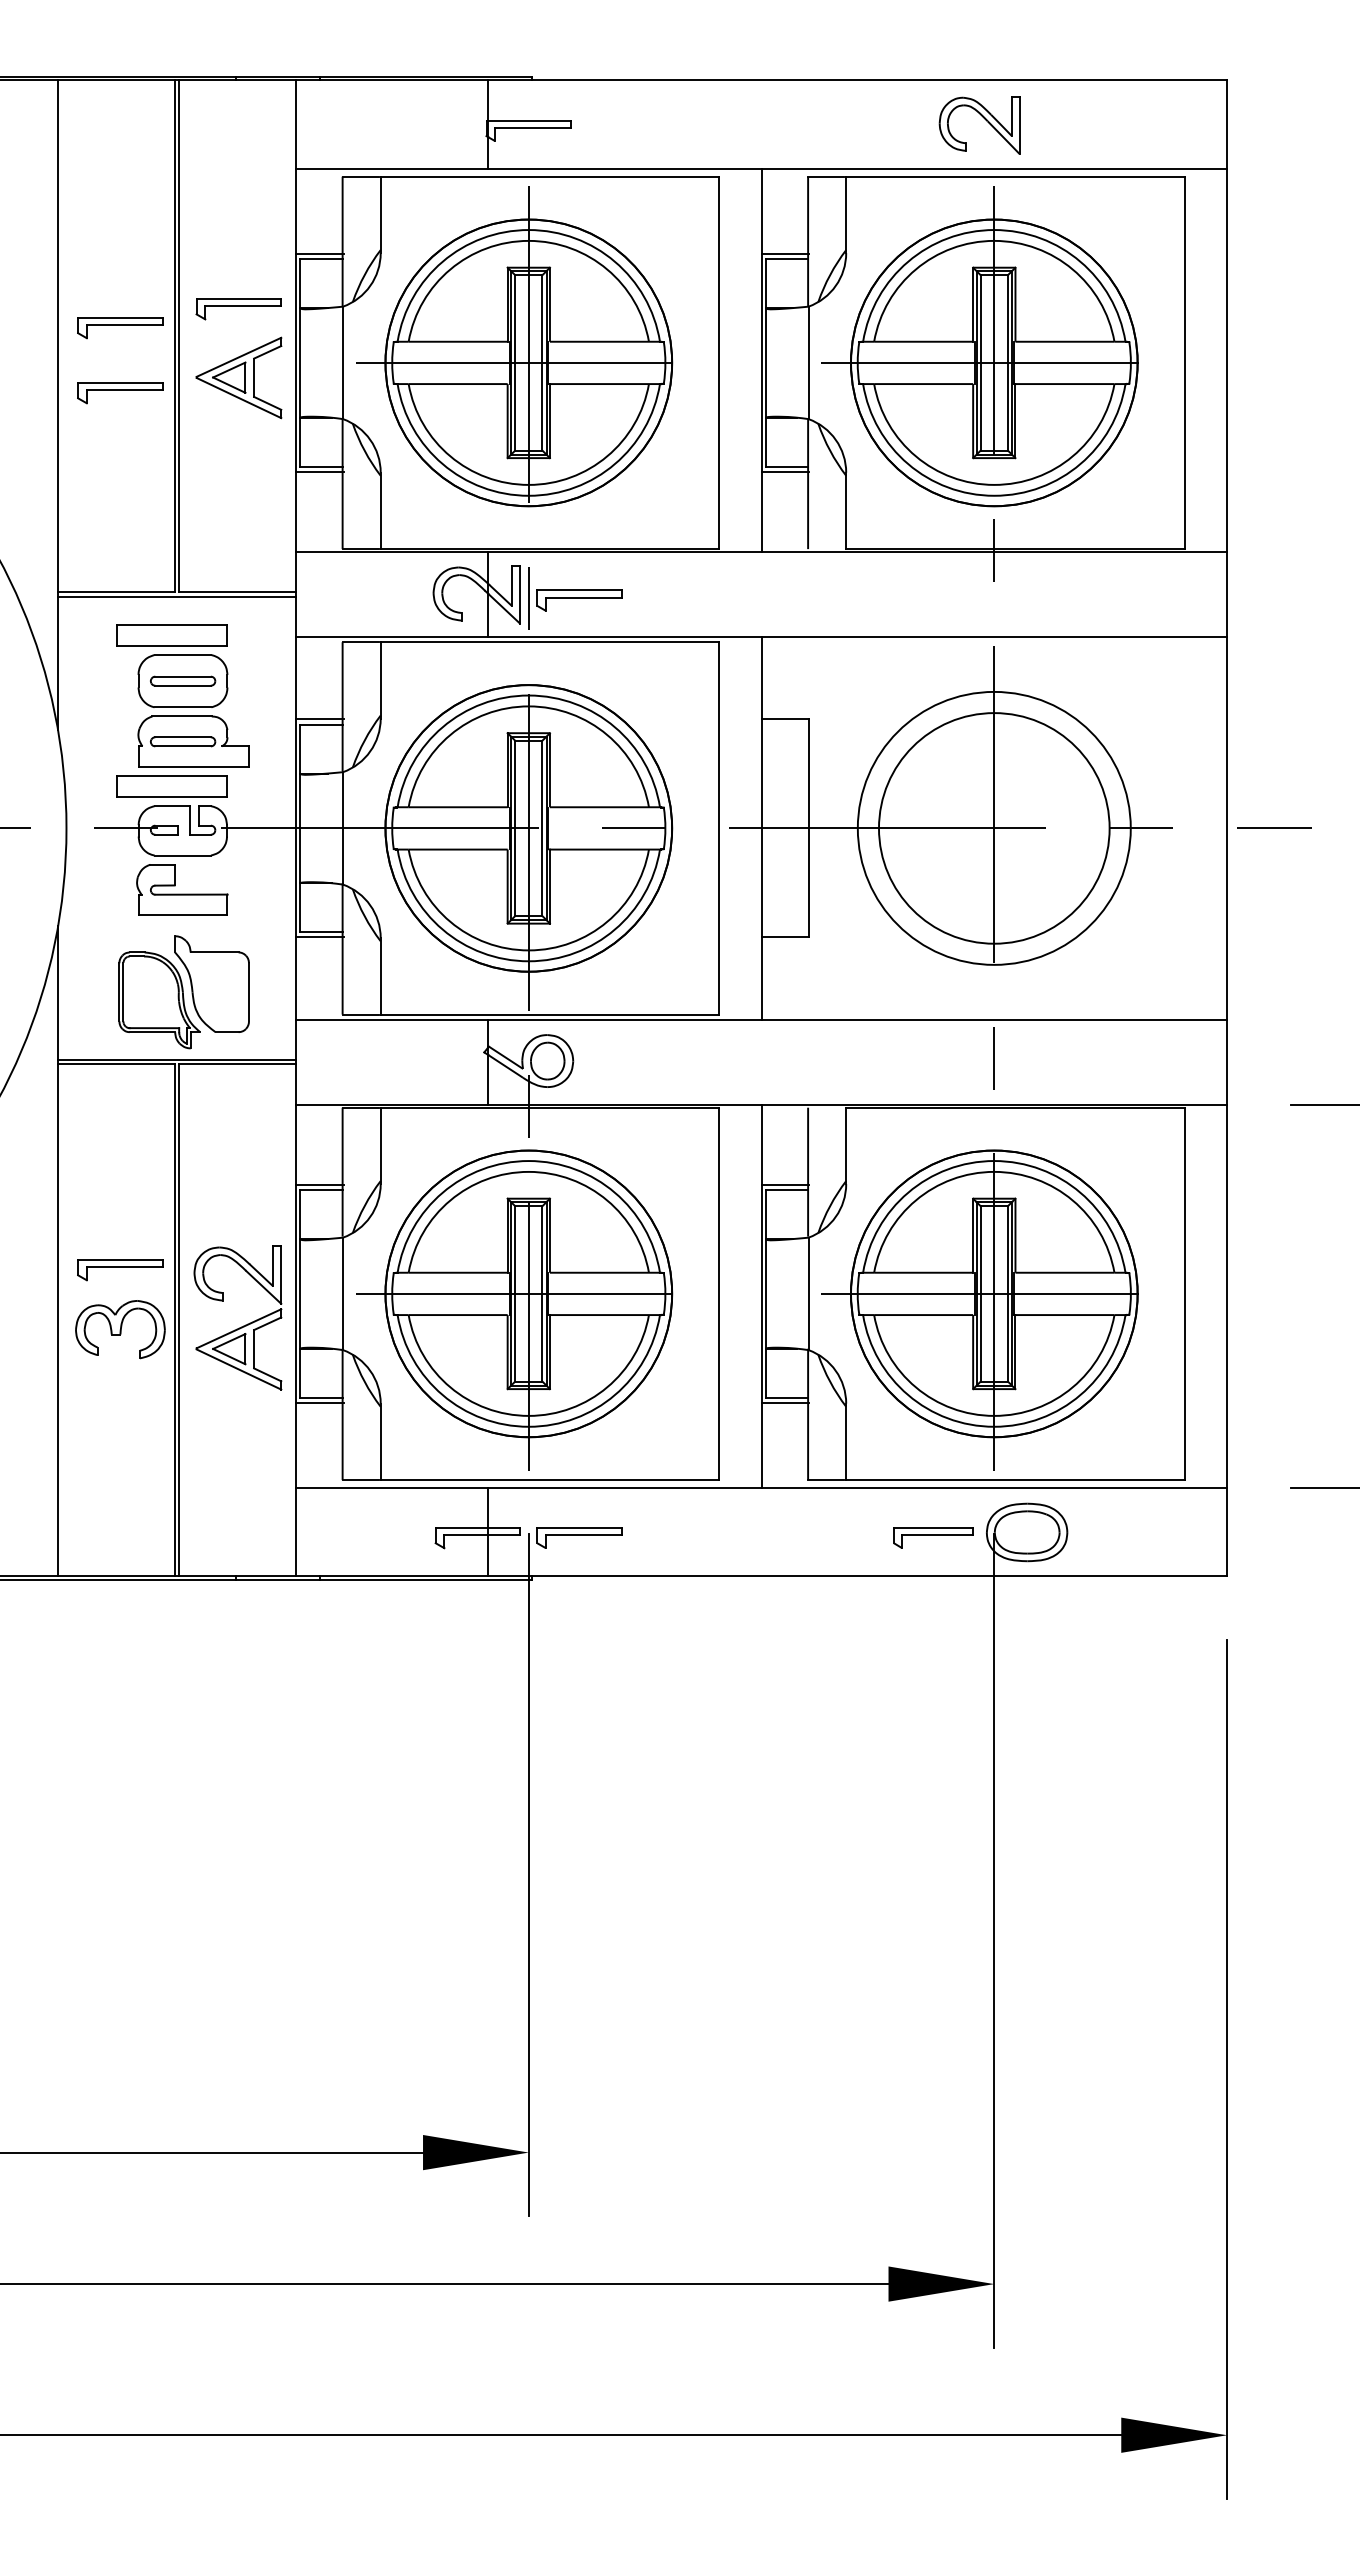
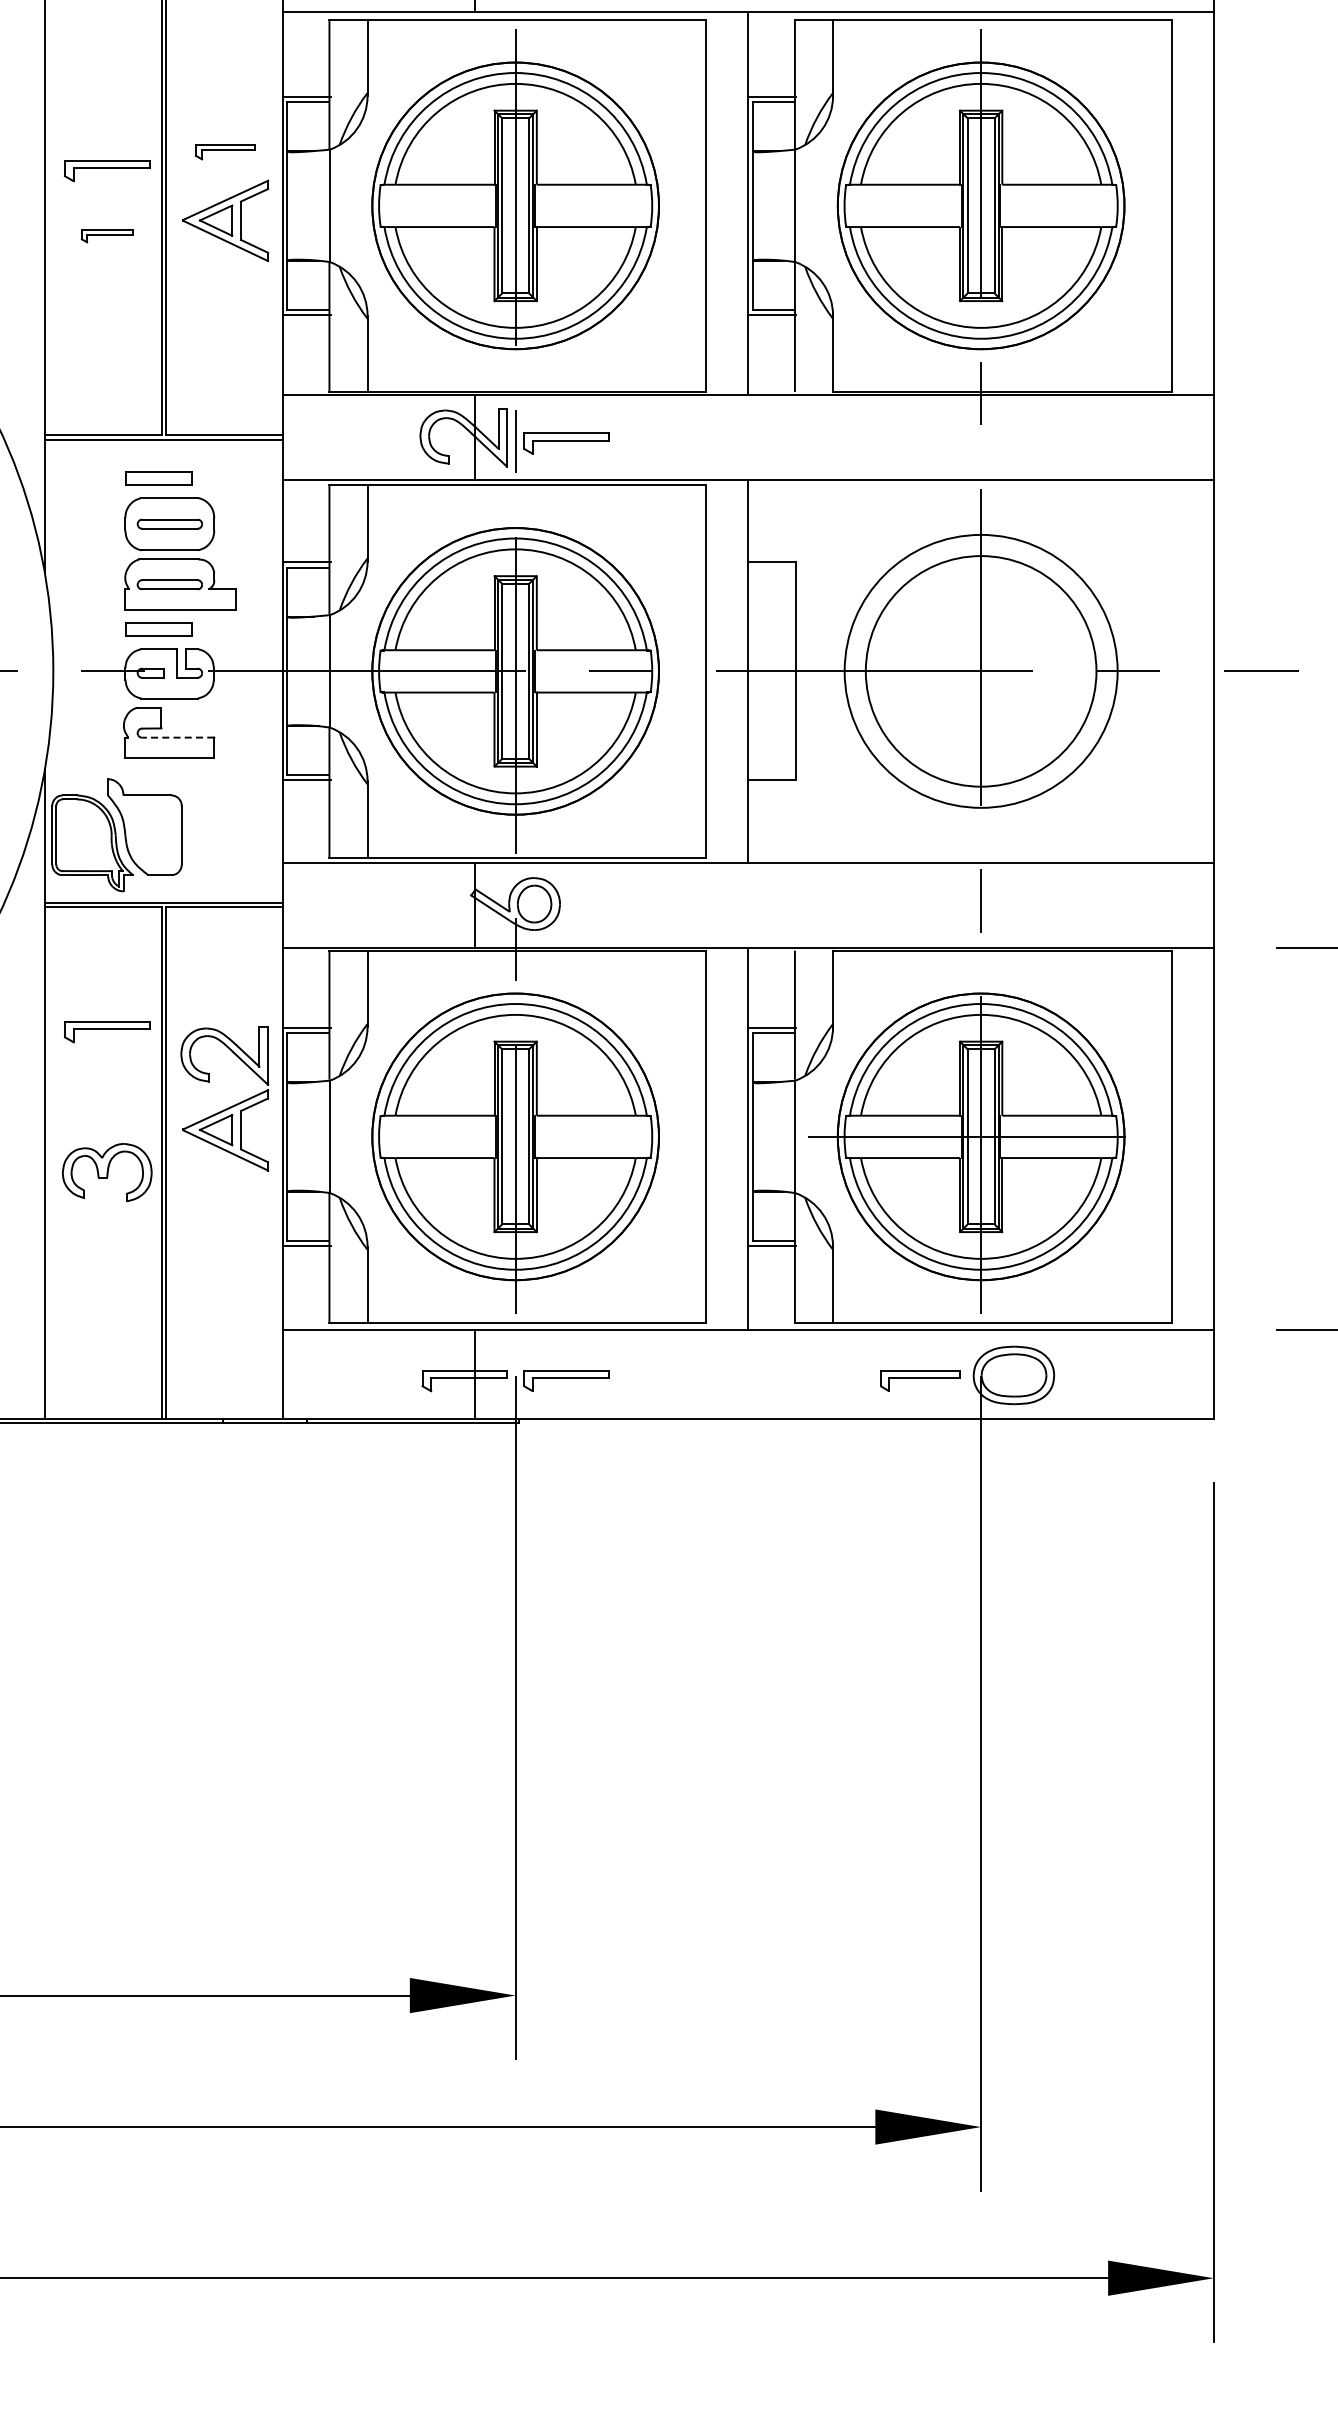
part: (238, 309) -> (225, 152), size x0.7
line: (528, 362) -> (515, 205), removed
line: (994, 362) -> (981, 205), removed
part: (120, 393) -> (107, 236), size x0.6
part: (171, 635) -> (158, 478), size x0.6
part: (171, 786) -> (158, 629), size x0.6
line: (191, 894) -> (178, 737), solid -> dashed
part: (183, 992) -> (116, 835), moved
part: (120, 1270) -> (107, 1032), moved
line: (528, 1293) -> (515, 1136), removed
part: (241, 1326) -> (228, 1107), moved

